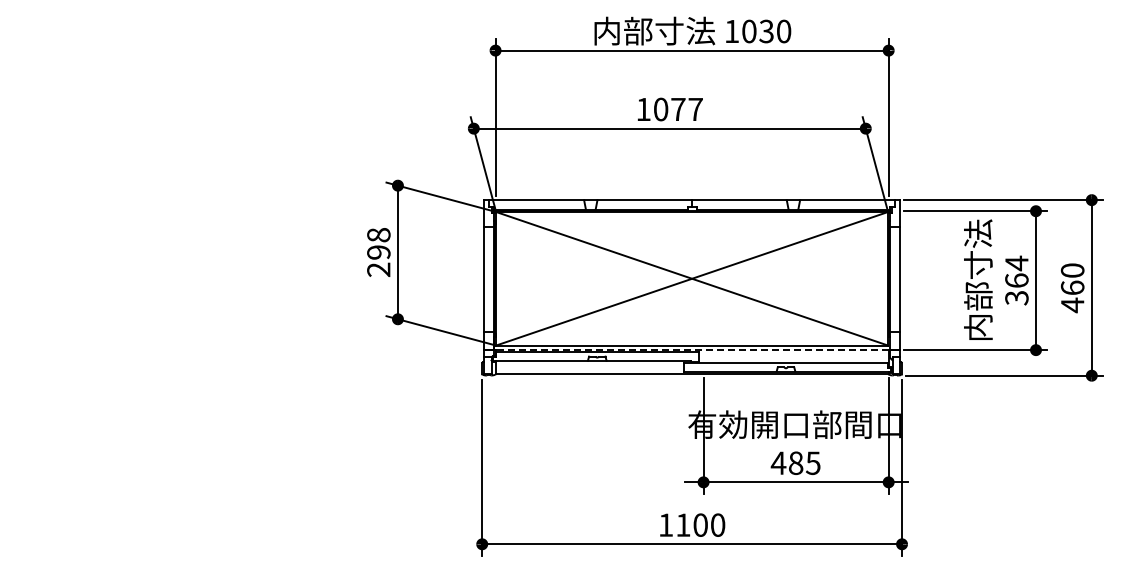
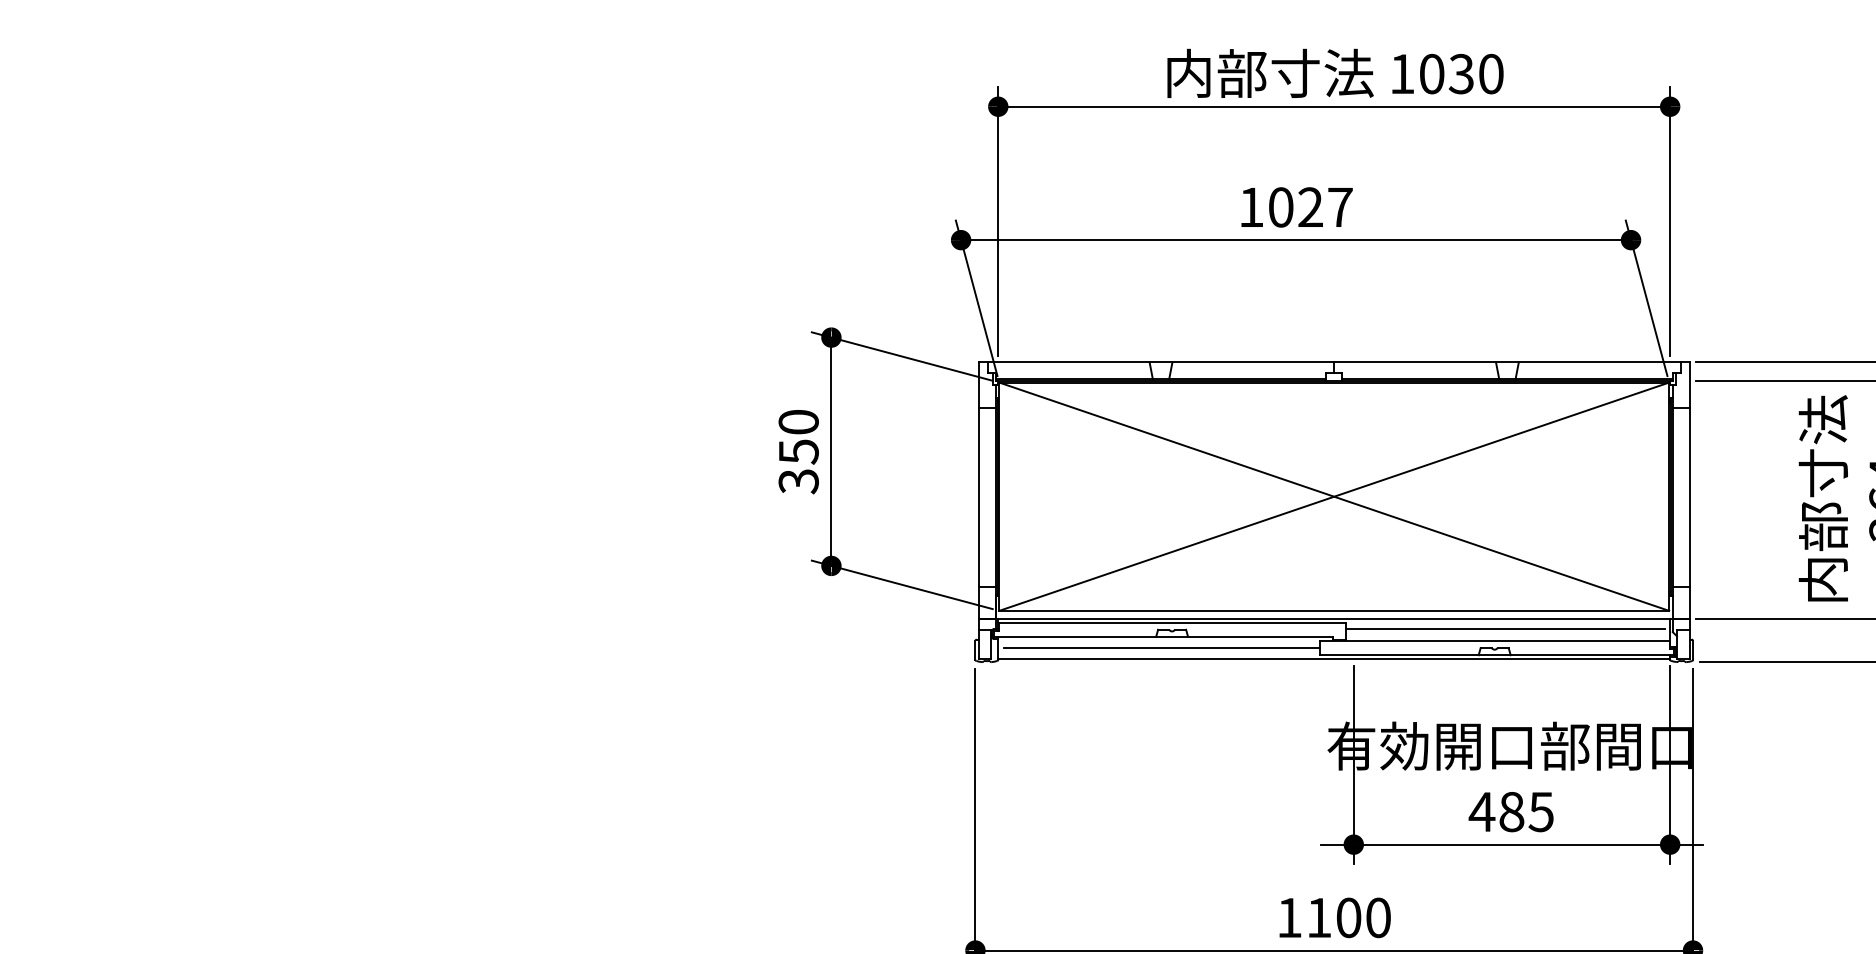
text: (678, 108) -> (1310, 205), 1077 -> 1027
text: (378, 252) -> (798, 451), 298 -> 350
line: (692, 350) -> (1334, 619), dashed -> solid
line: (791, 356) -> (1504, 629), added
line: (590, 367) -> (1160, 648), added

